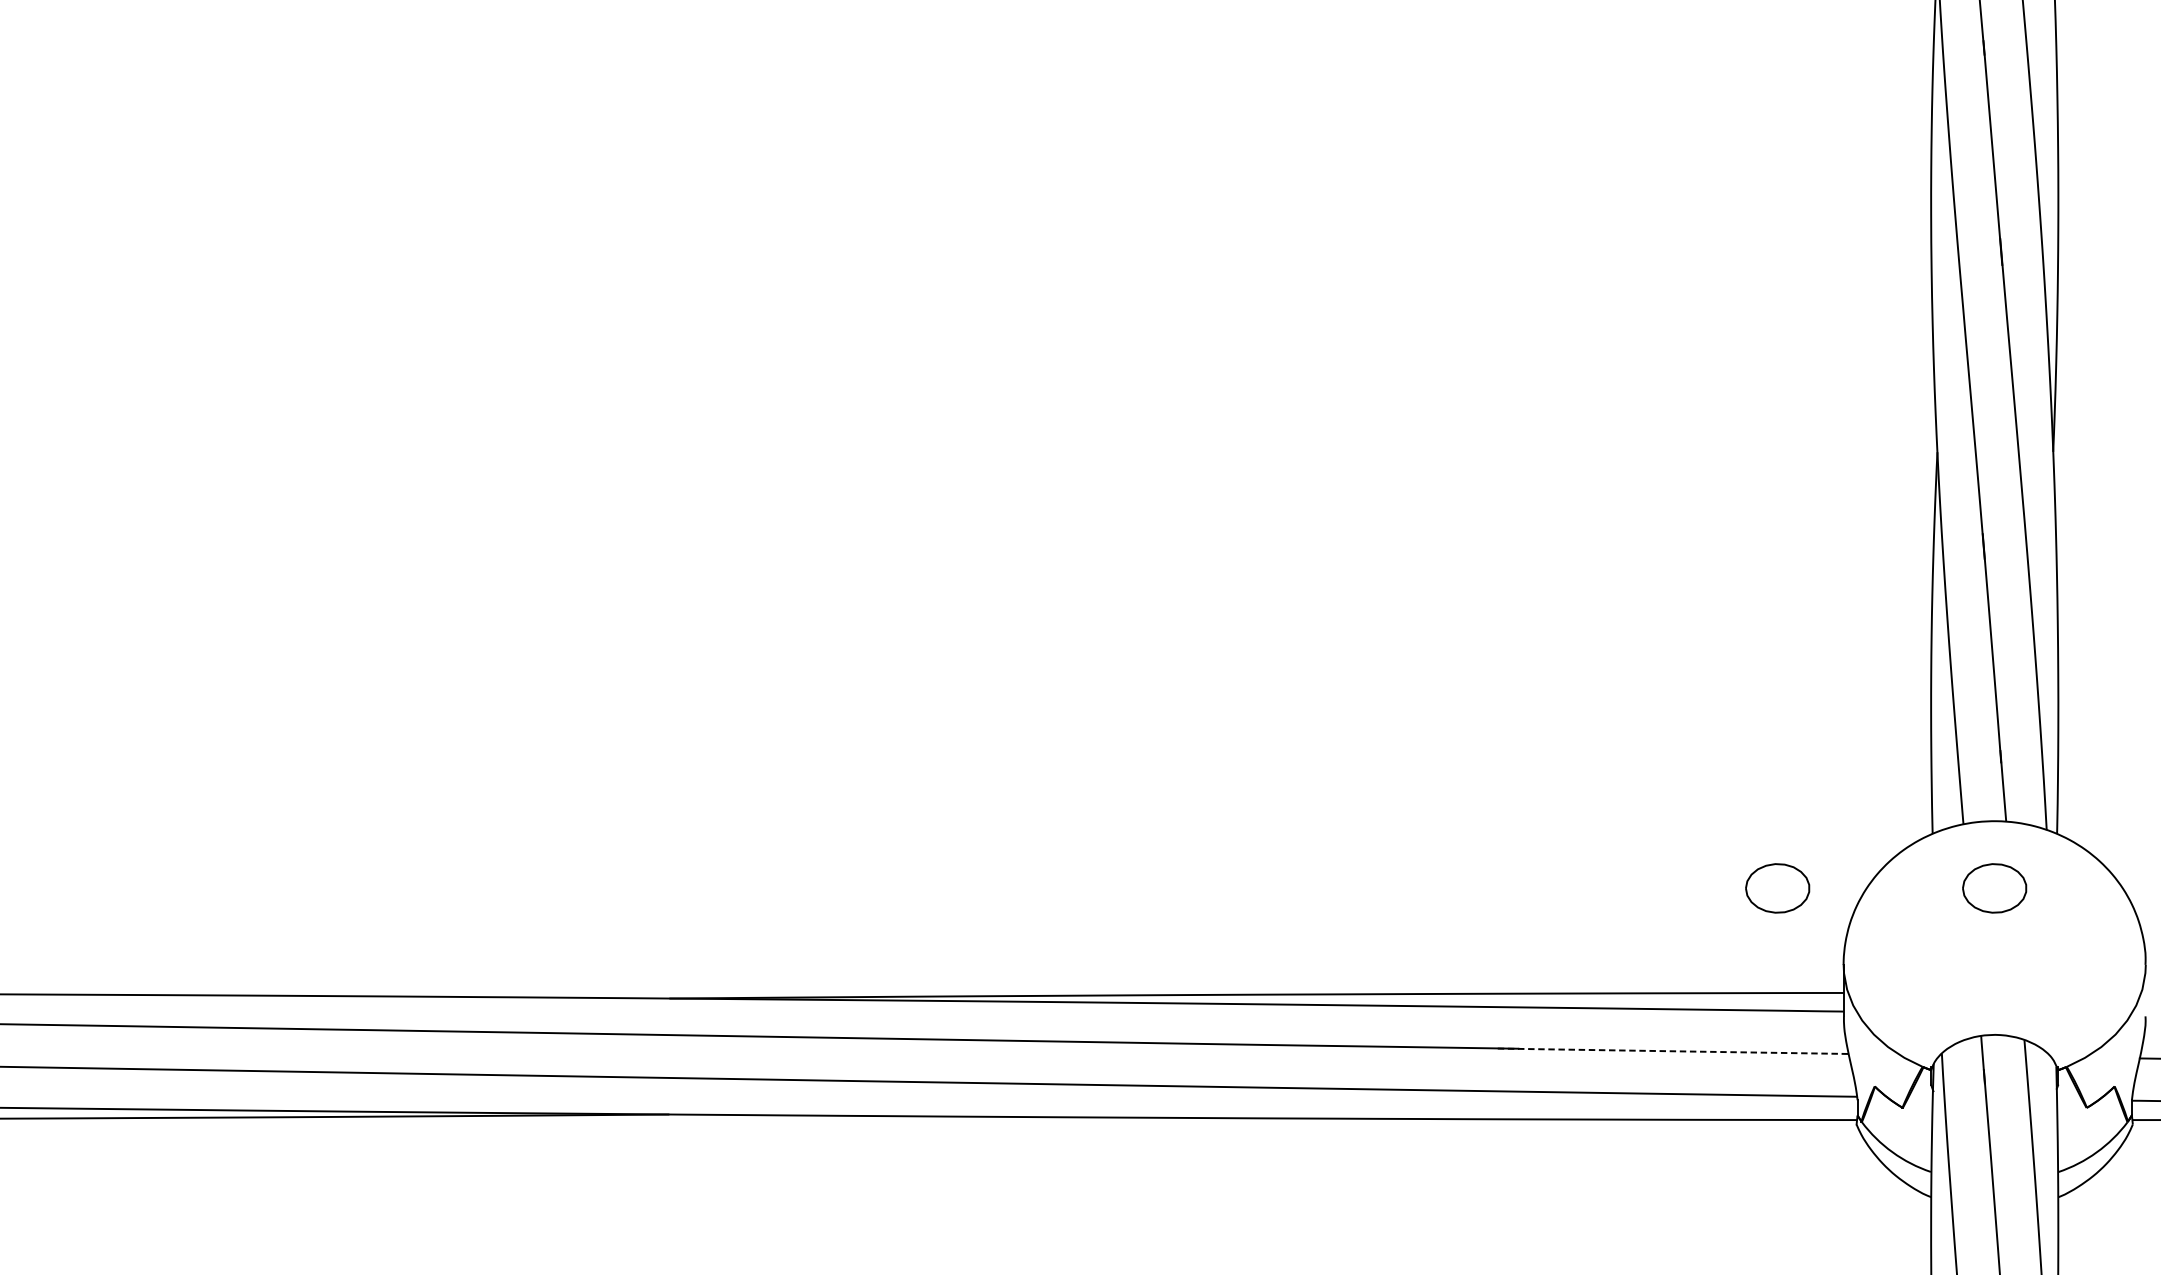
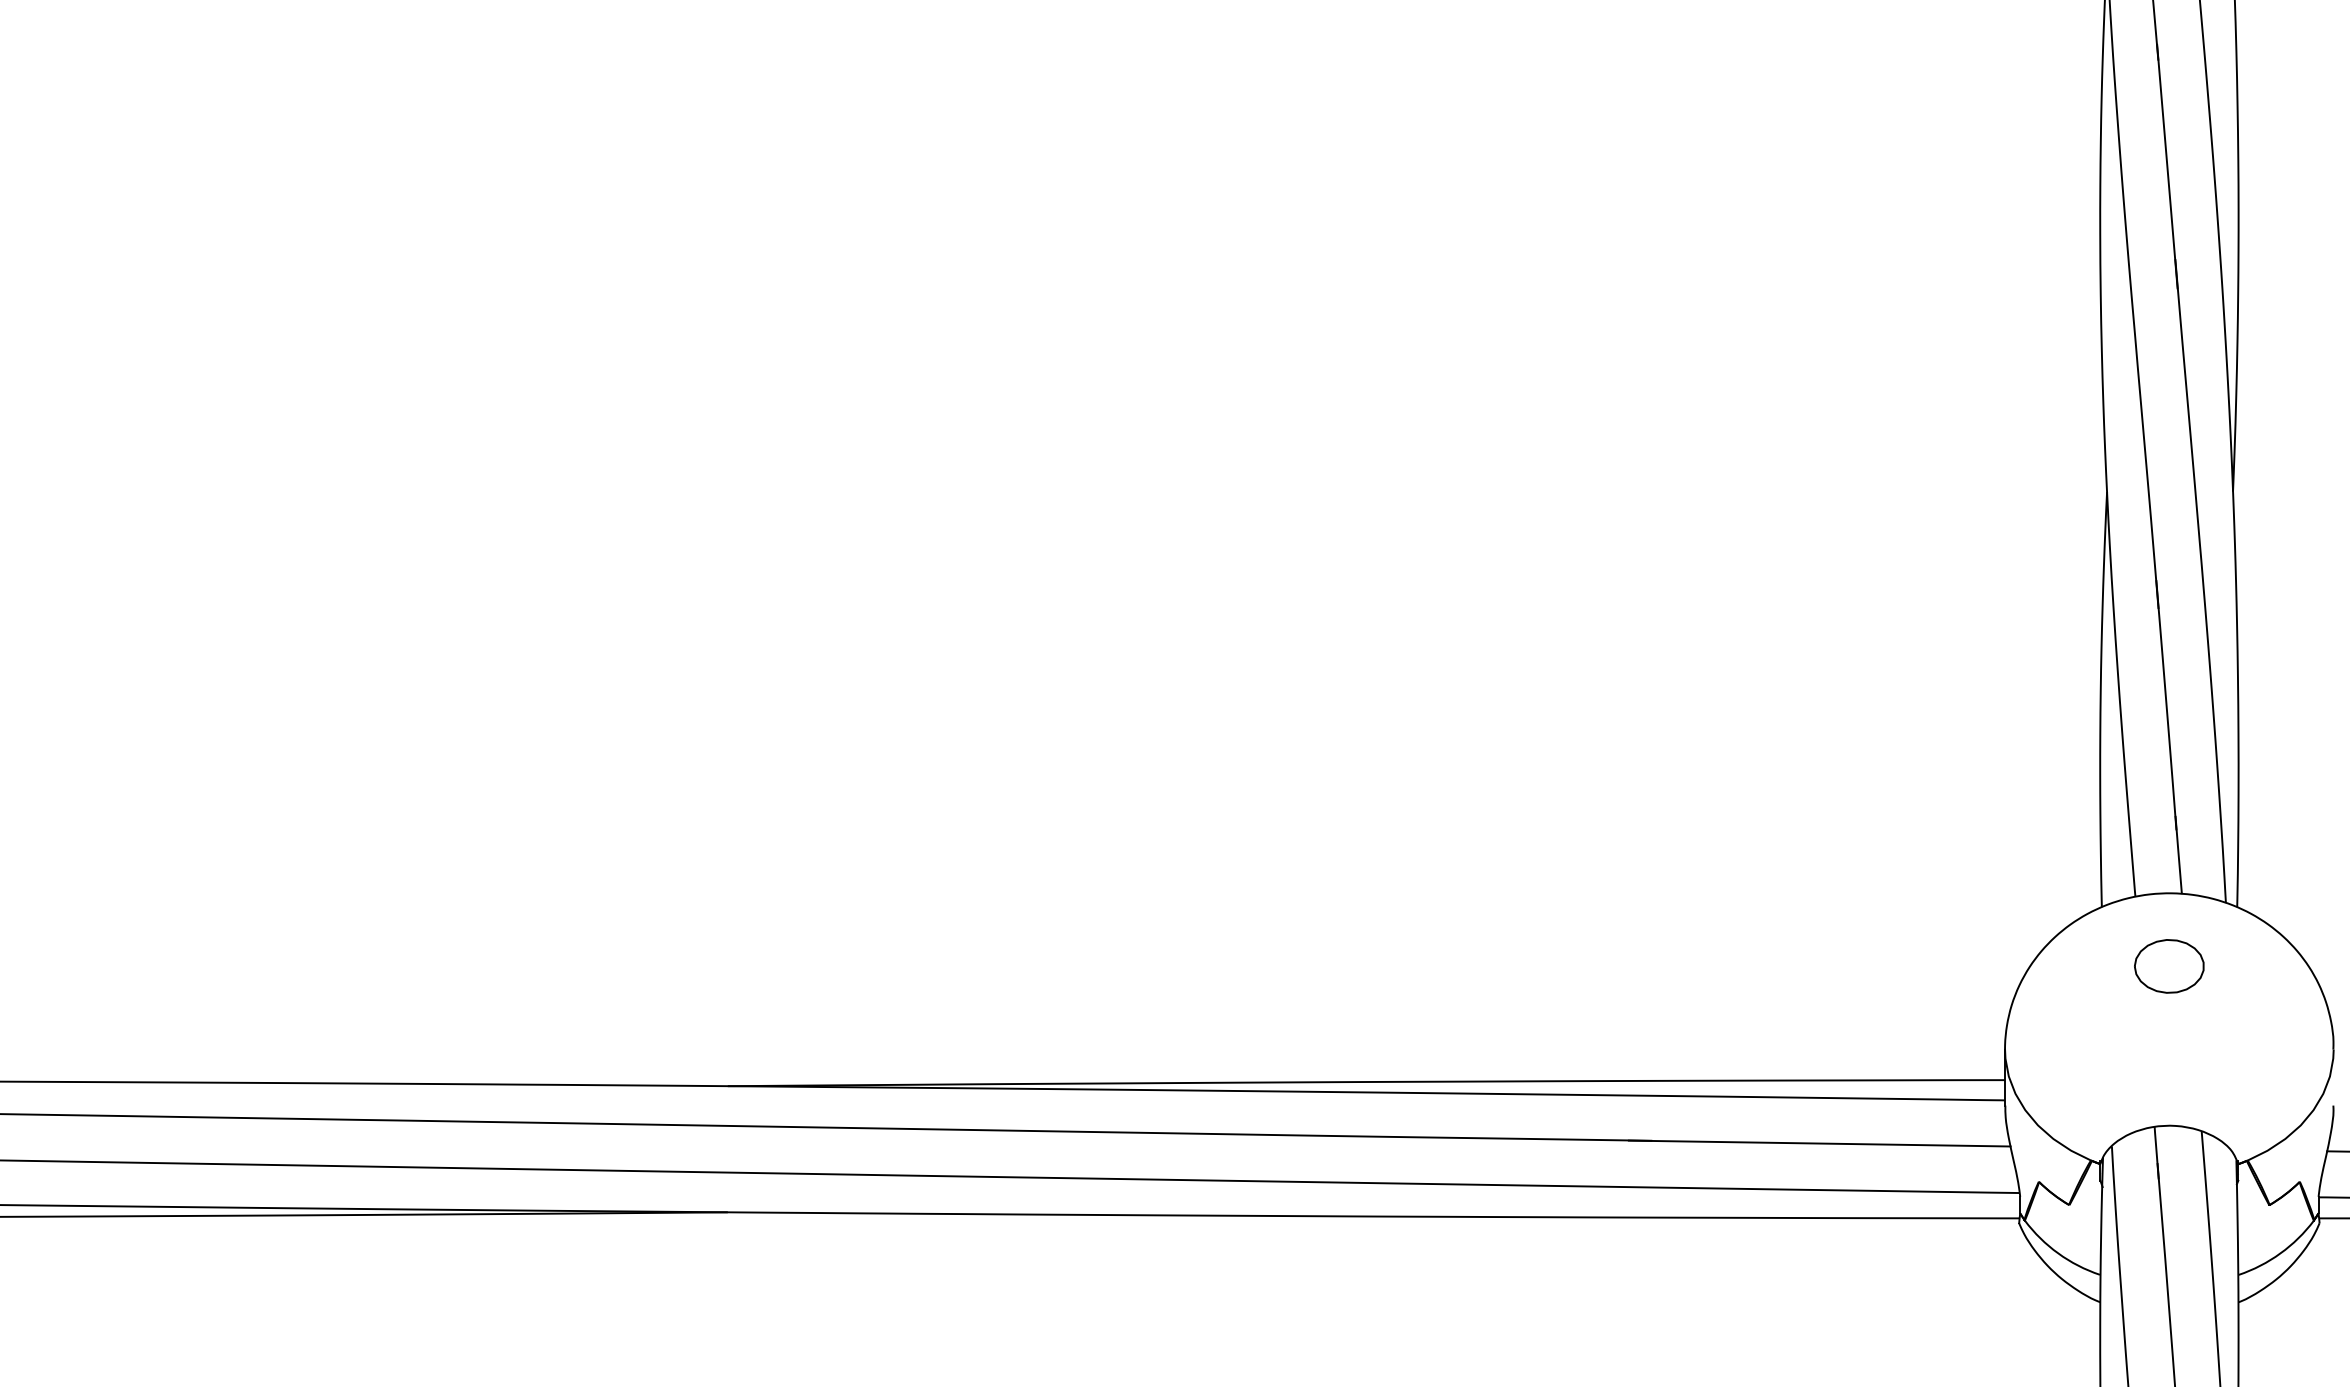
part: (1777, 888) -> (1933, 966), removed
line: (1673, 1051) -> (1819, 1143), dashed -> solid

